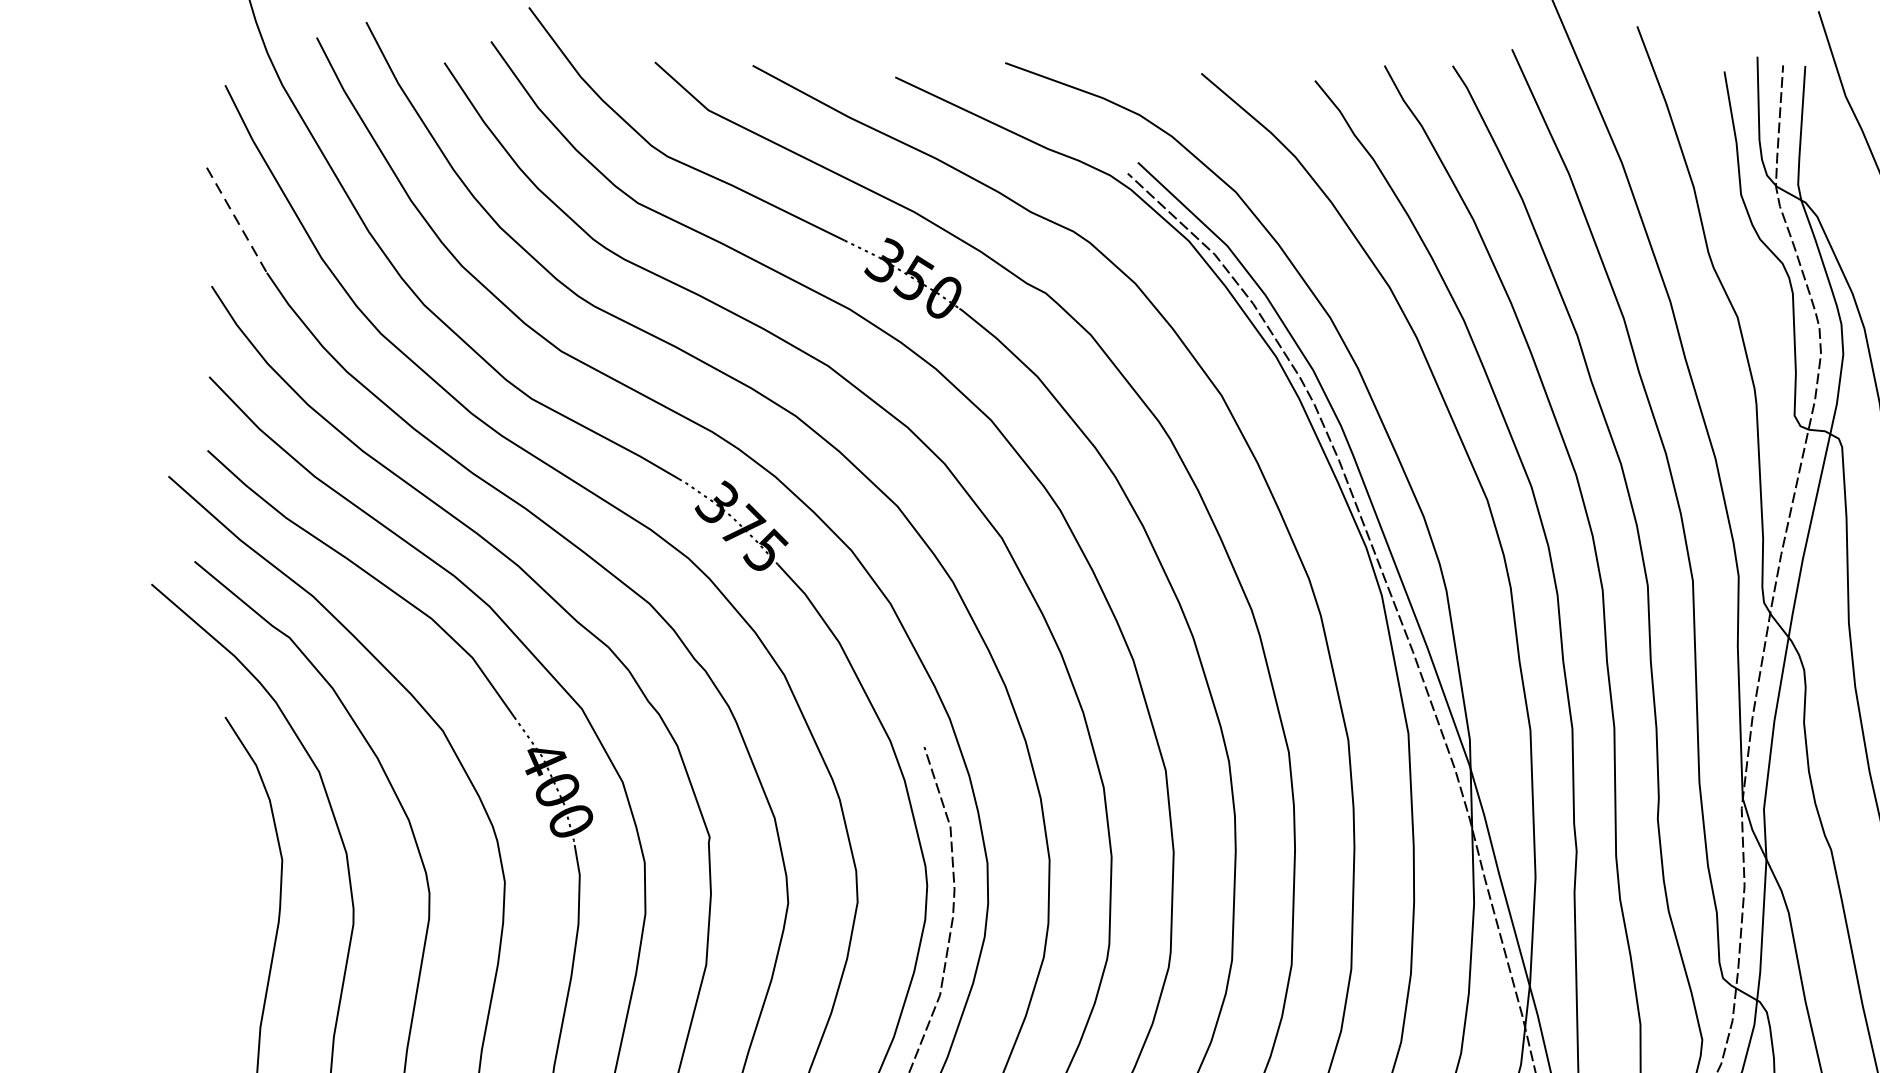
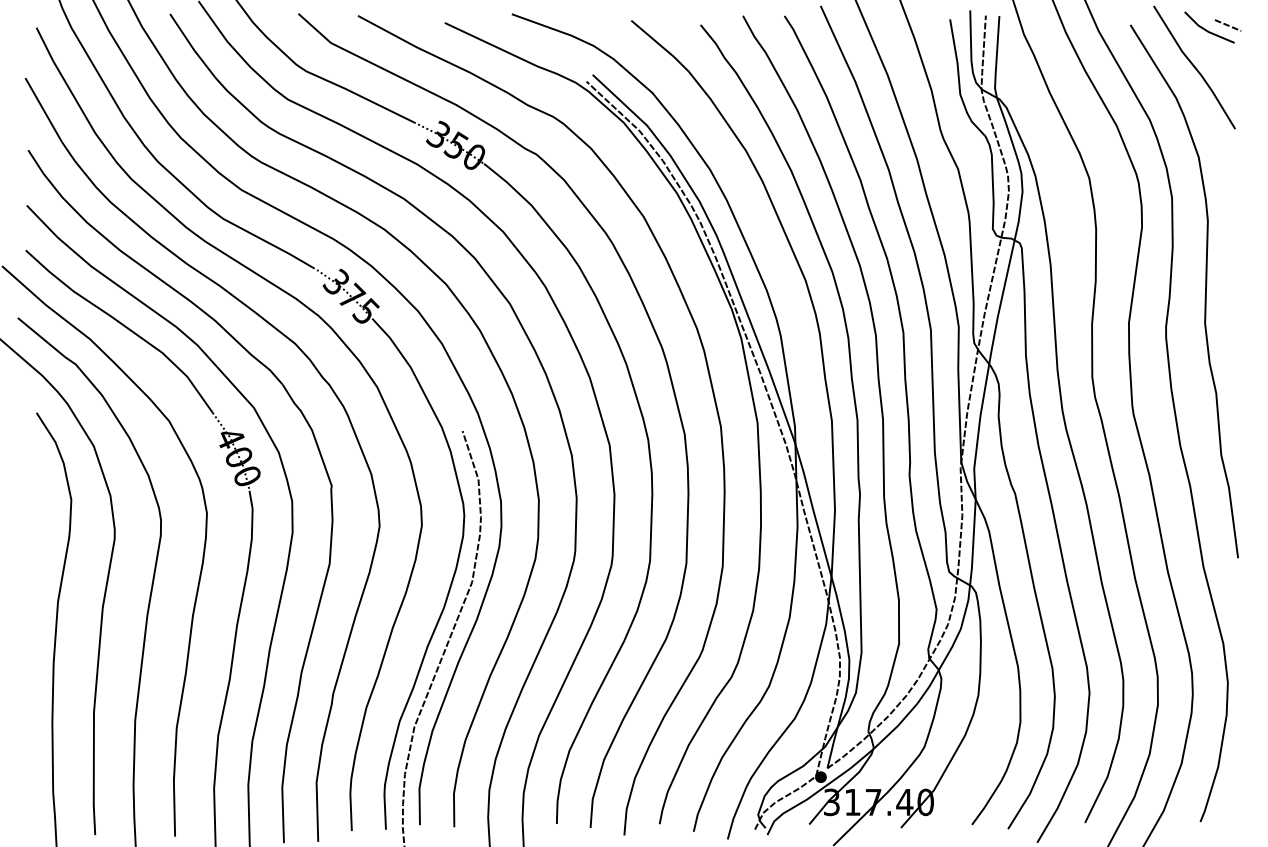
line: (236, 220) -> (43, 110), dashed -> solid

